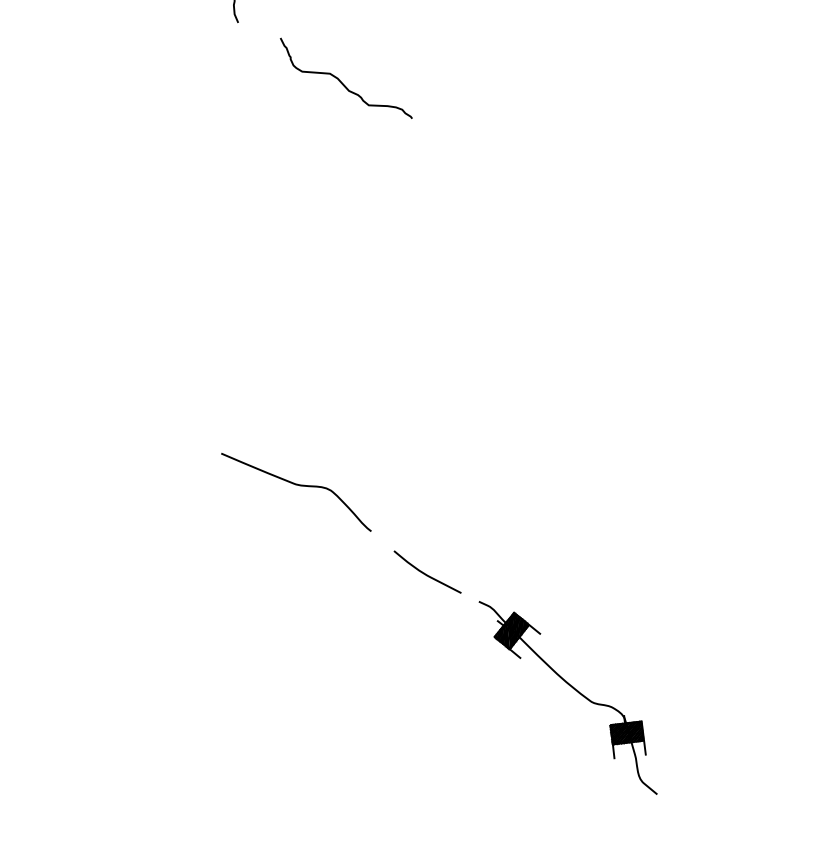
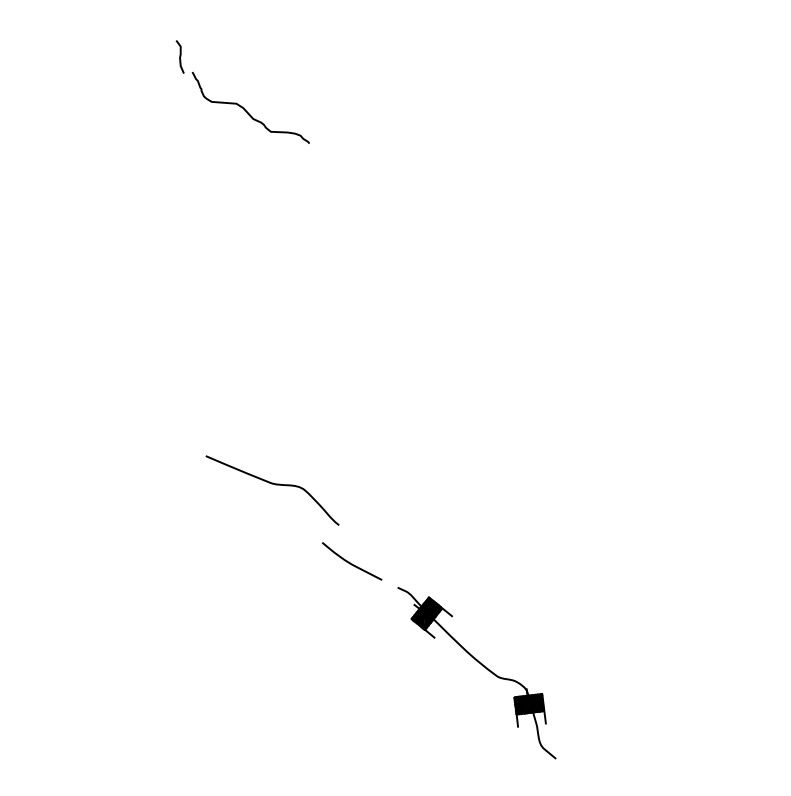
curve: (341, 81) -> (246, 110), moved
curve: (299, 486) -> (275, 485), moved

